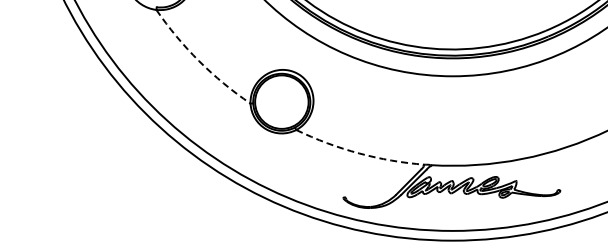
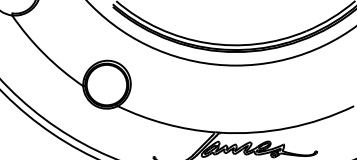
arc: (199, 61) -> (44, 54), dashed -> solid
arc: (359, 153) -> (165, 123), dashed -> solid

